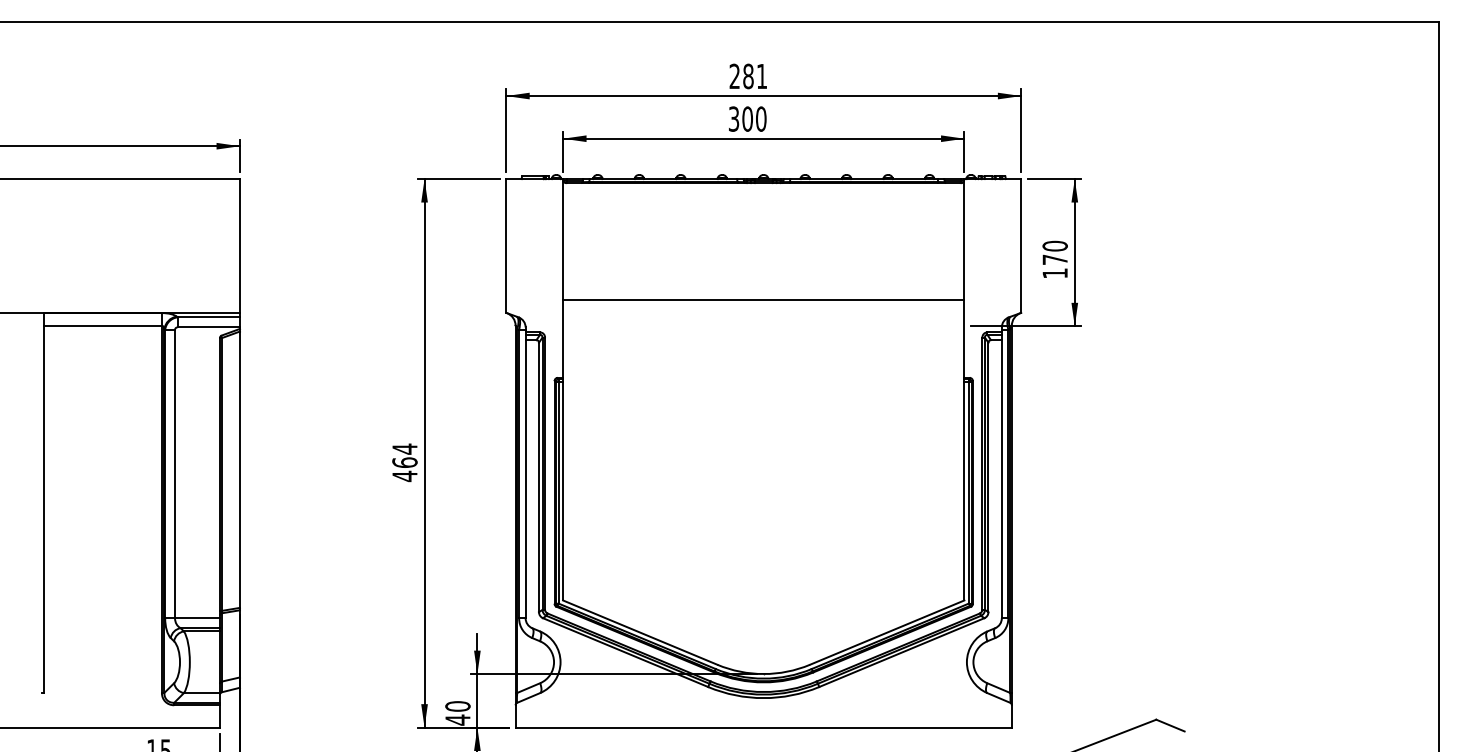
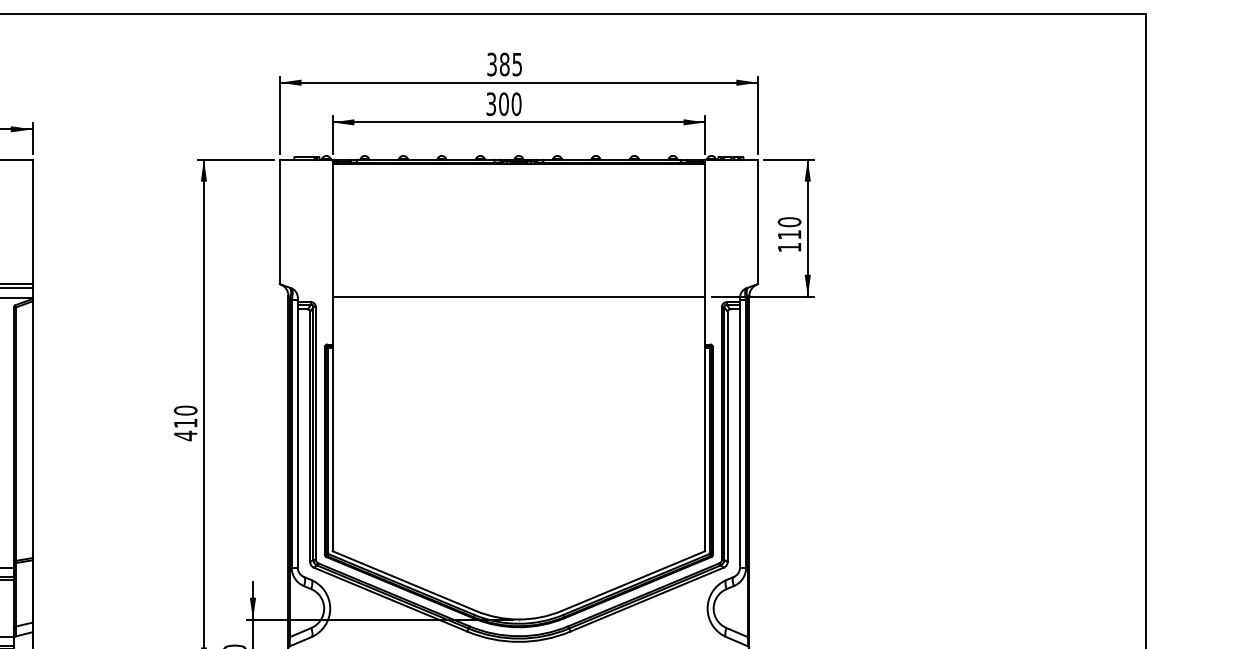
text: (747, 76) -> (503, 64), 281 -> 385
text: (1054, 259) -> (788, 234), 170 -> 110
line: (763, 300) -> (518, 296), moved
text: (404, 455) -> (185, 416), 464 -> 410

